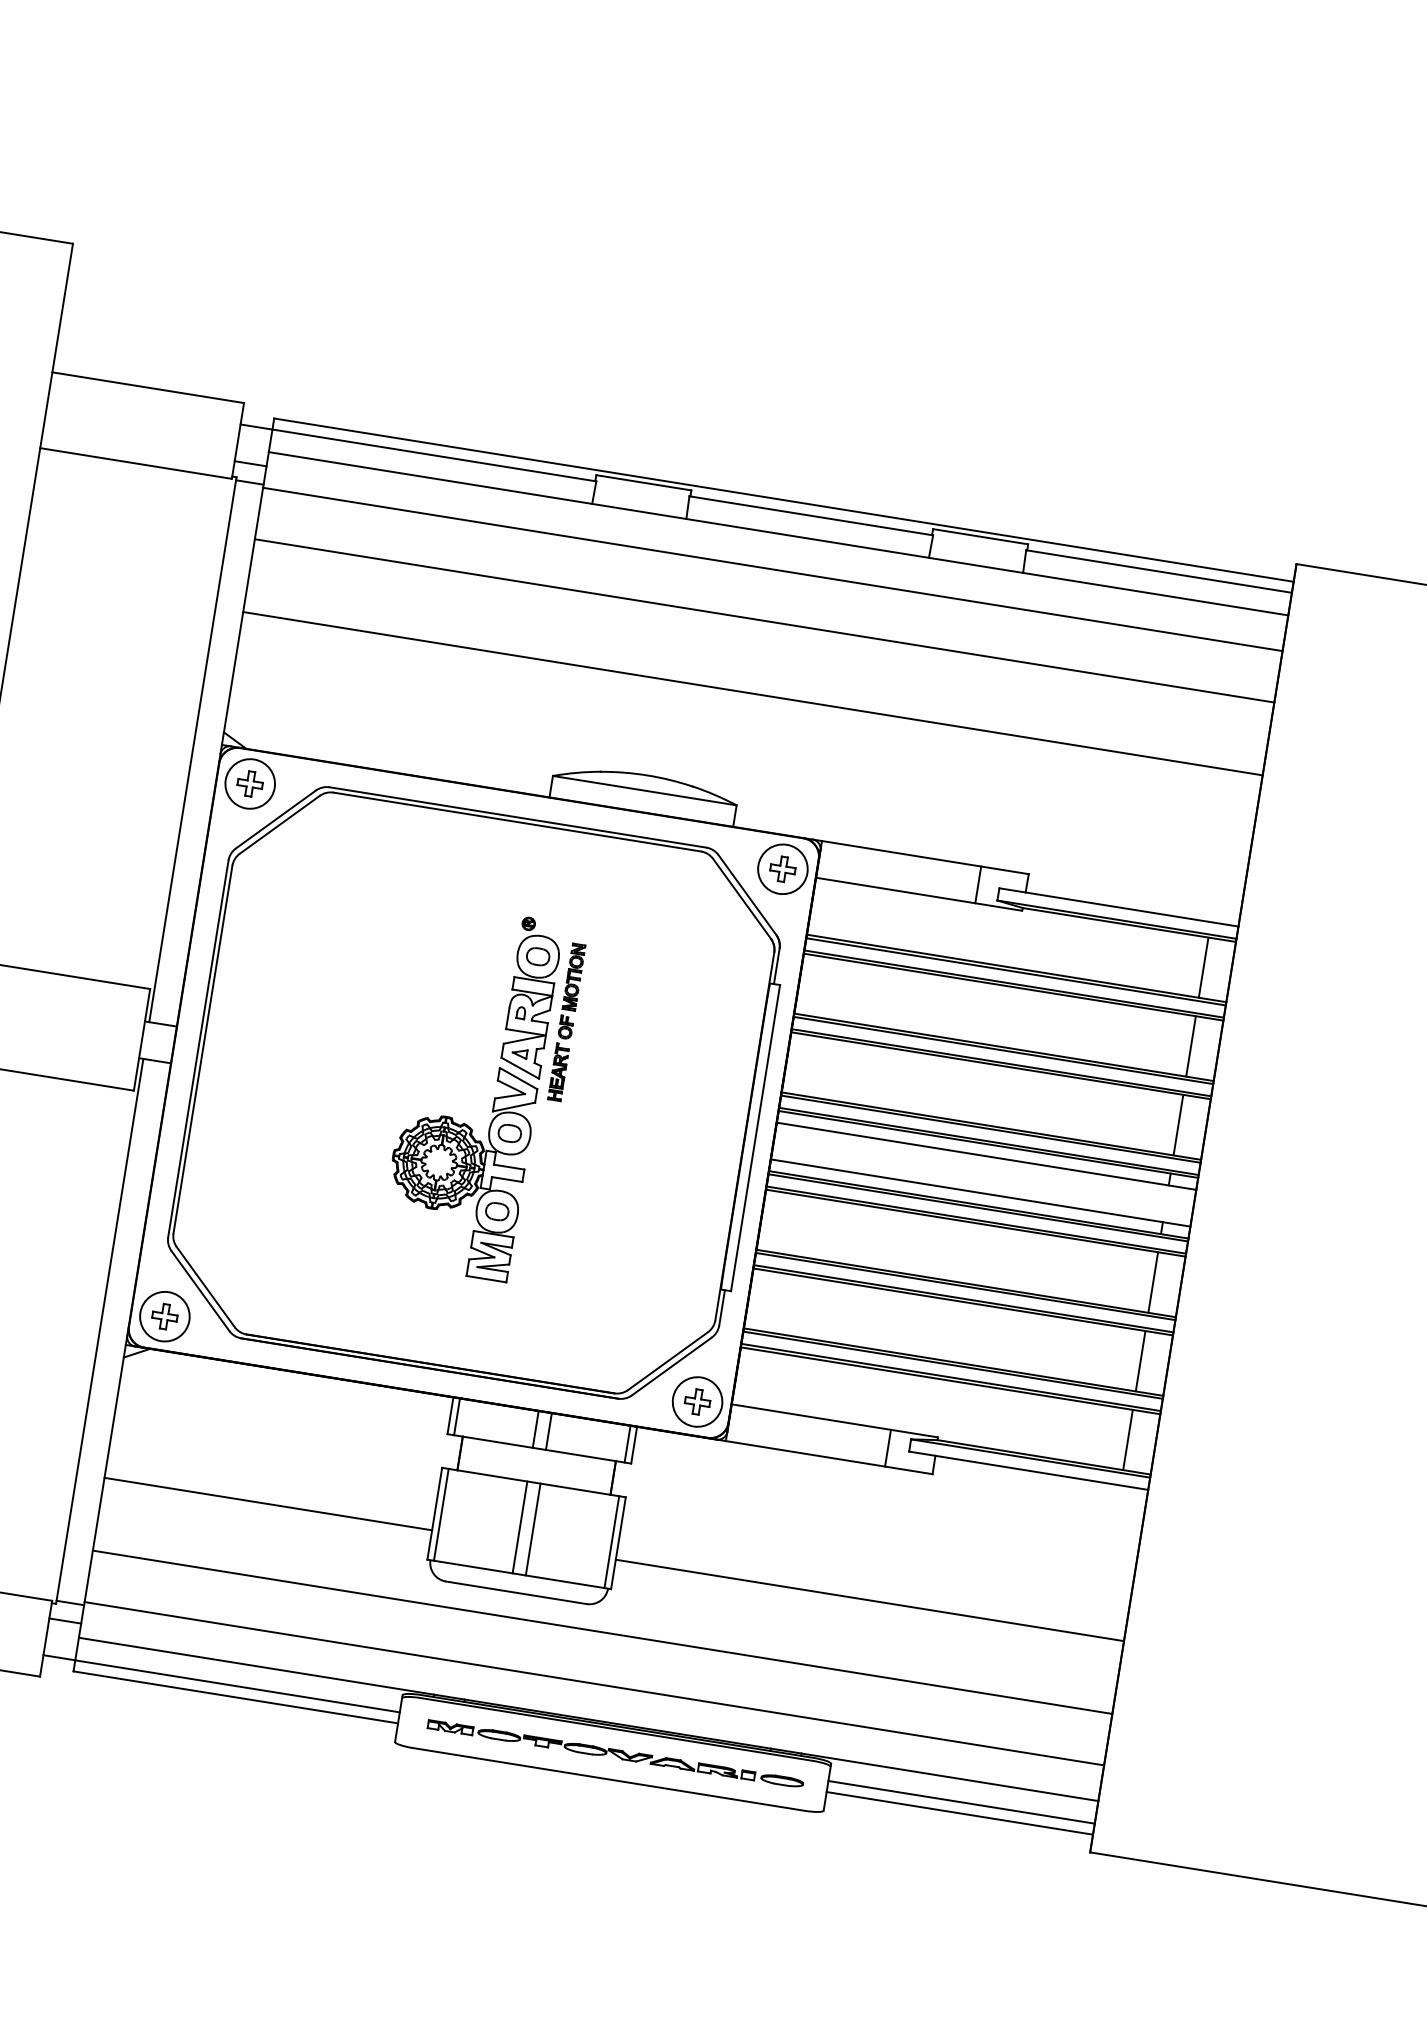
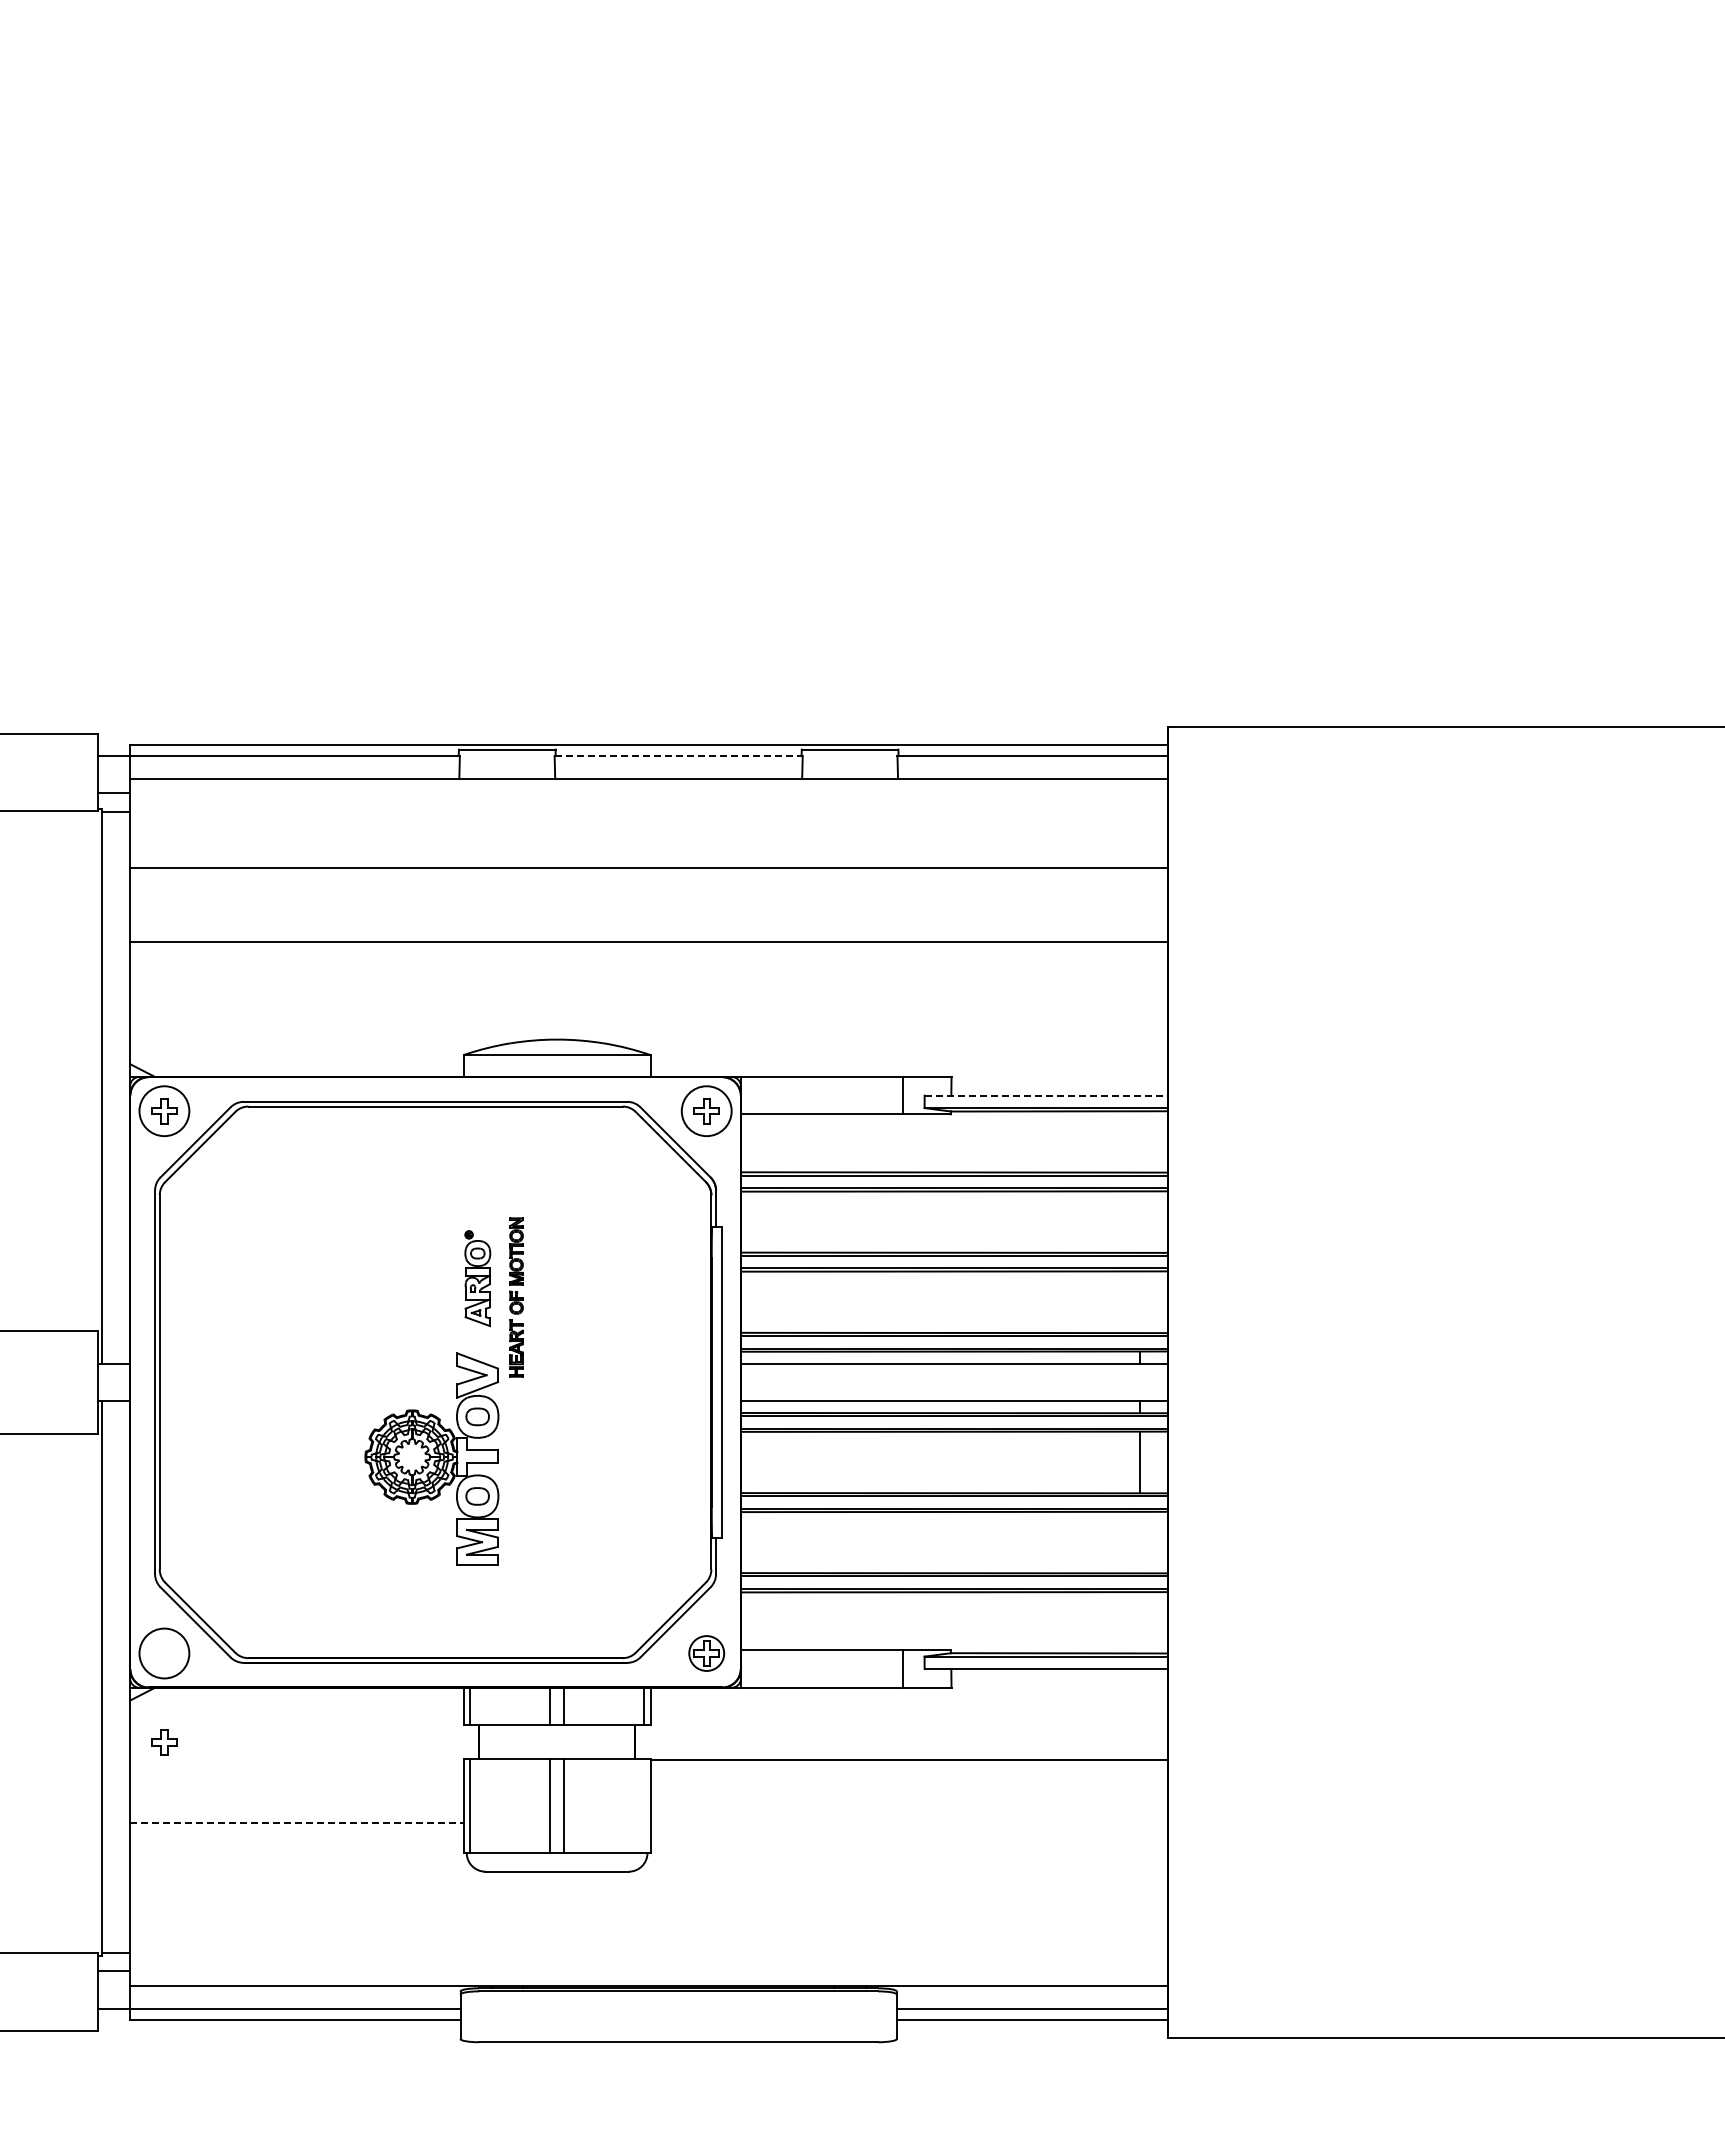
line: (812, 515) -> (679, 755), solid -> dashed
line: (773, 569) -> (649, 815), removed
line: (1119, 907) -> (1046, 1095), solid -> dashed
line: (1203, 967) -> (1139, 1141), removed
part: (531, 997) -> (477, 1278), size x0.6
line: (1190, 1045) -> (1139, 1221), removed
line: (1178, 1124) -> (1139, 1301), removed
part: (164, 1316) -> (164, 1742), moved
line: (1140, 1361) -> (1139, 1542), removed
circle: (697, 1401) -> (706, 1653), size x0.7
line: (1127, 1439) -> (1139, 1622), removed
line: (267, 1504) -> (296, 1823), solid -> dashed
line: (611, 1541) -> (643, 1805), removed
line: (870, 1600) -> (909, 1760), moved
line: (602, 1632) -> (649, 1897), removed
line: (594, 1683) -> (649, 1949), removed
part: (615, 1754) -> (681, 2016), removed

